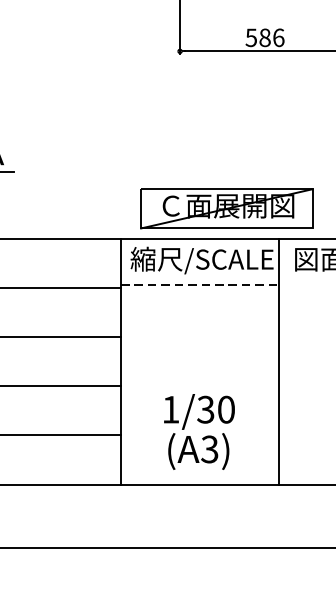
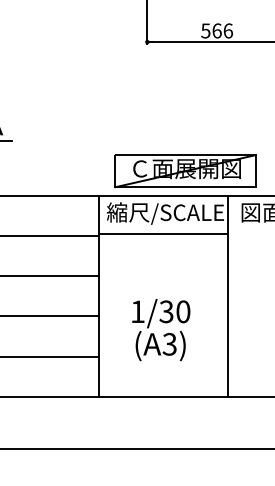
text: (264, 37) -> (216, 30), 586 -> 566
line: (199, 284) -> (163, 233), dashed -> solid
text: (199, 432) -> (161, 330), moved

